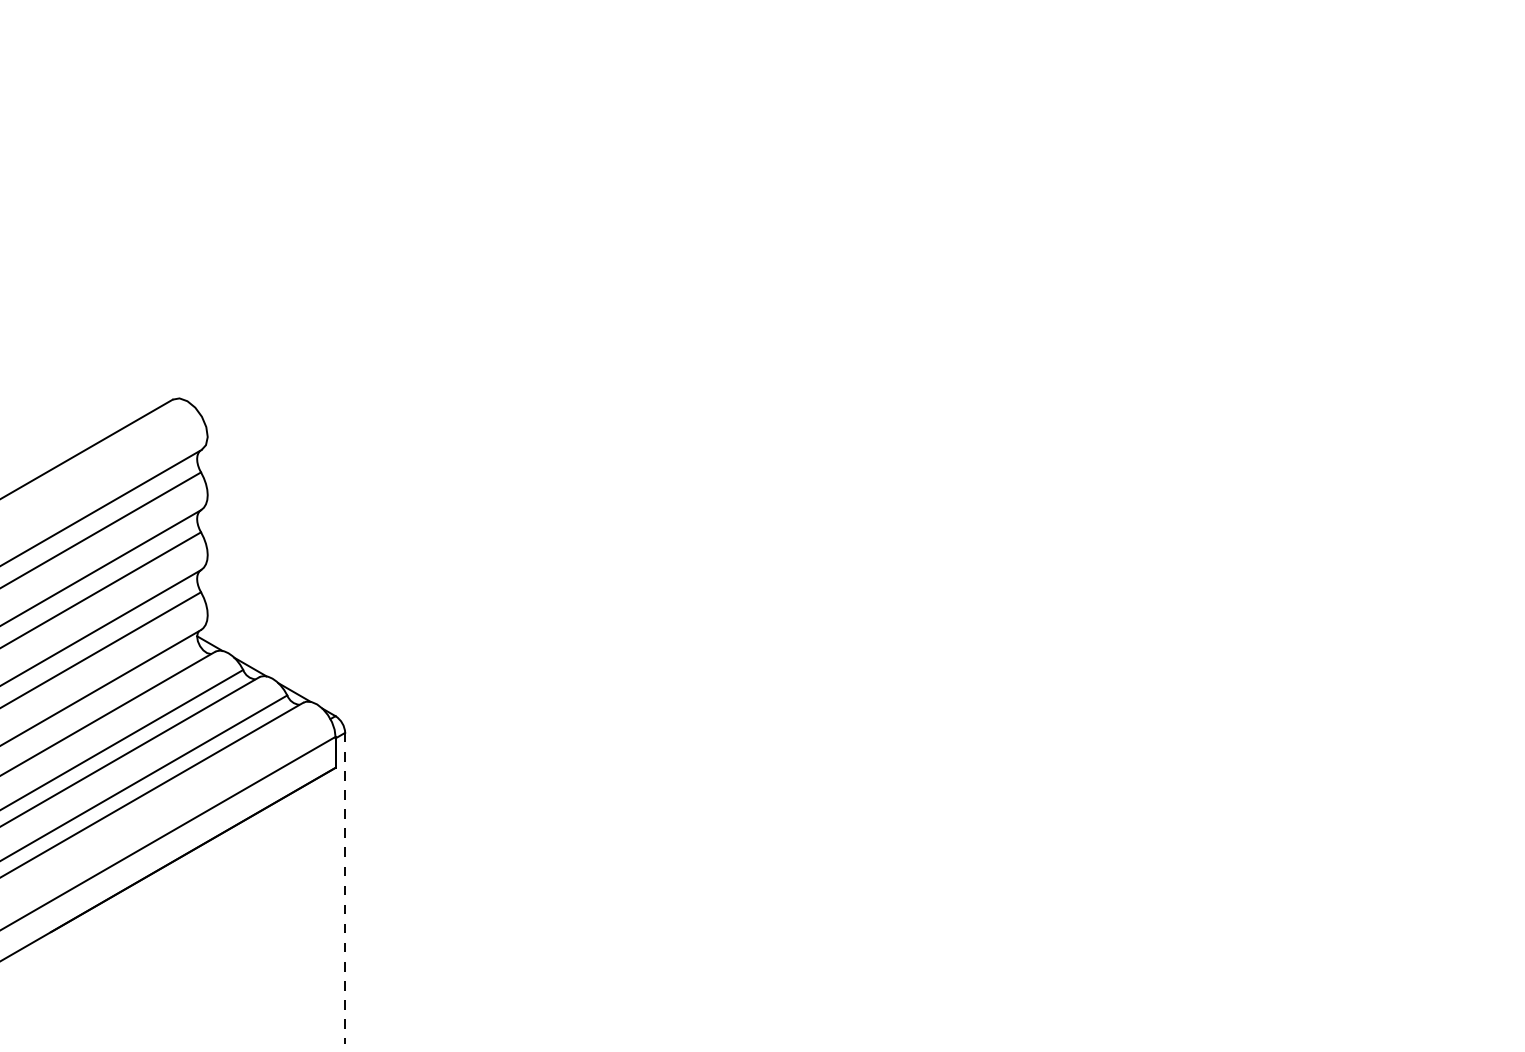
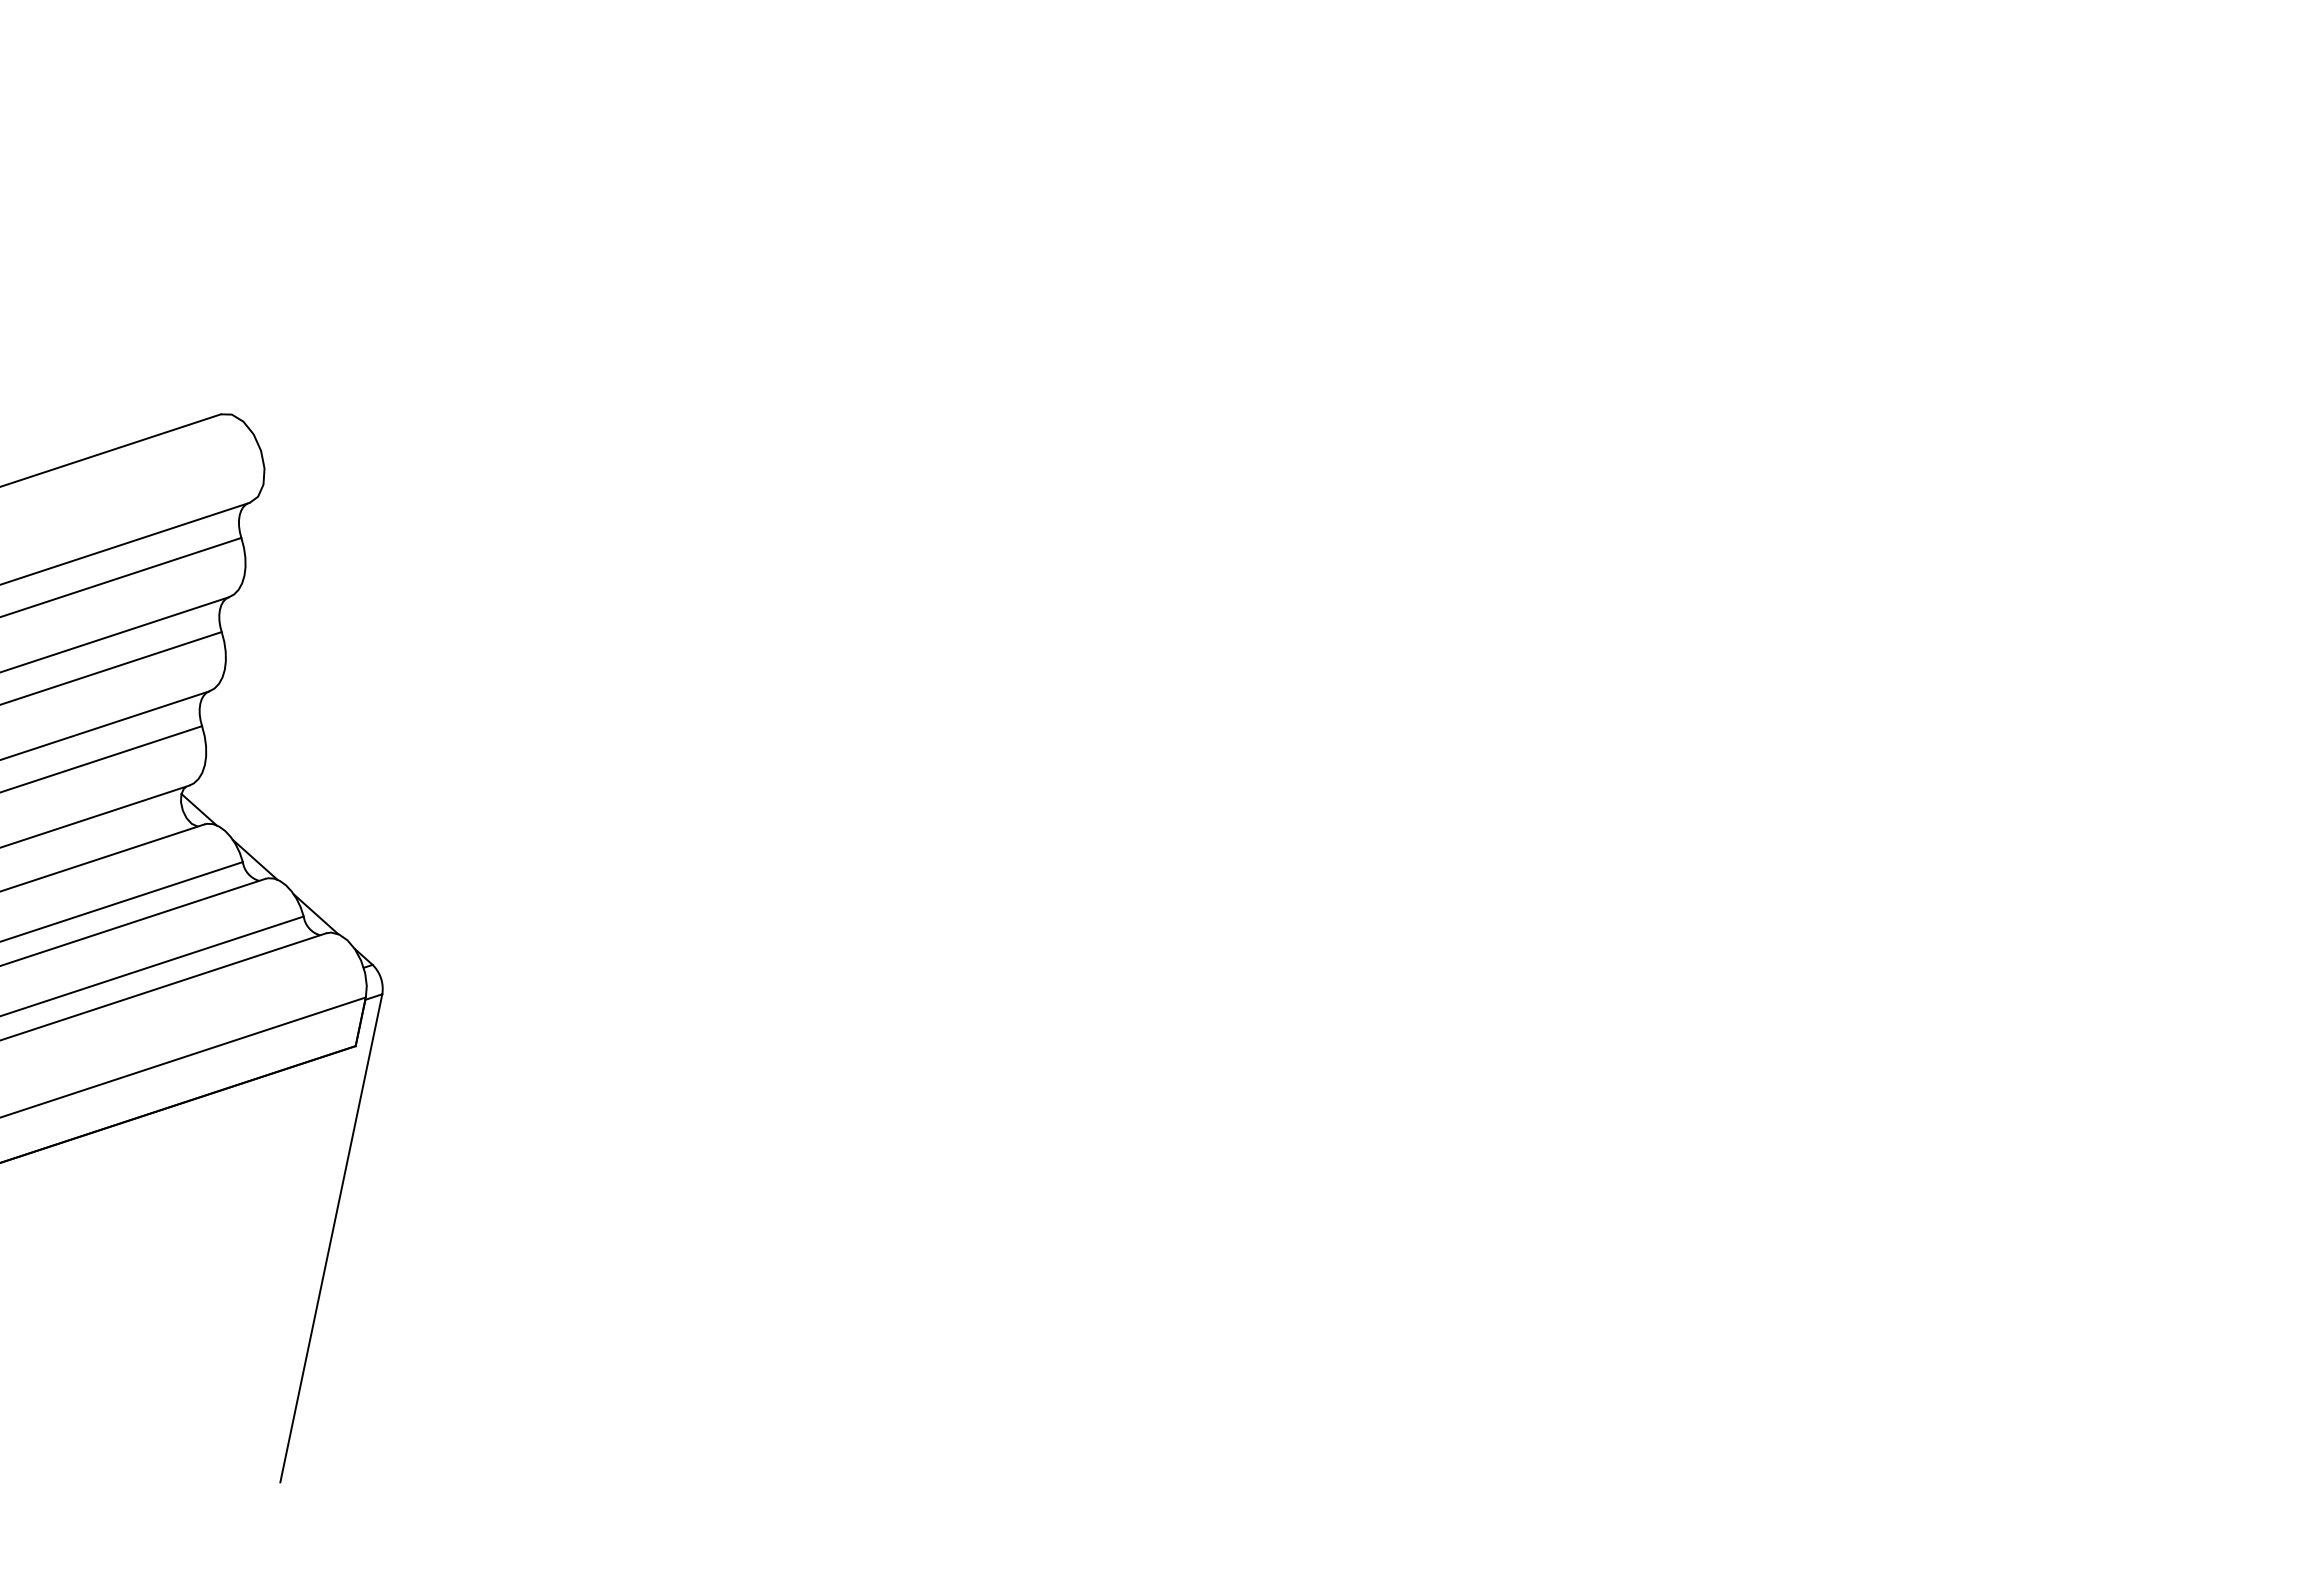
line: (345, 888) -> (331, 1238), dashed -> solid

